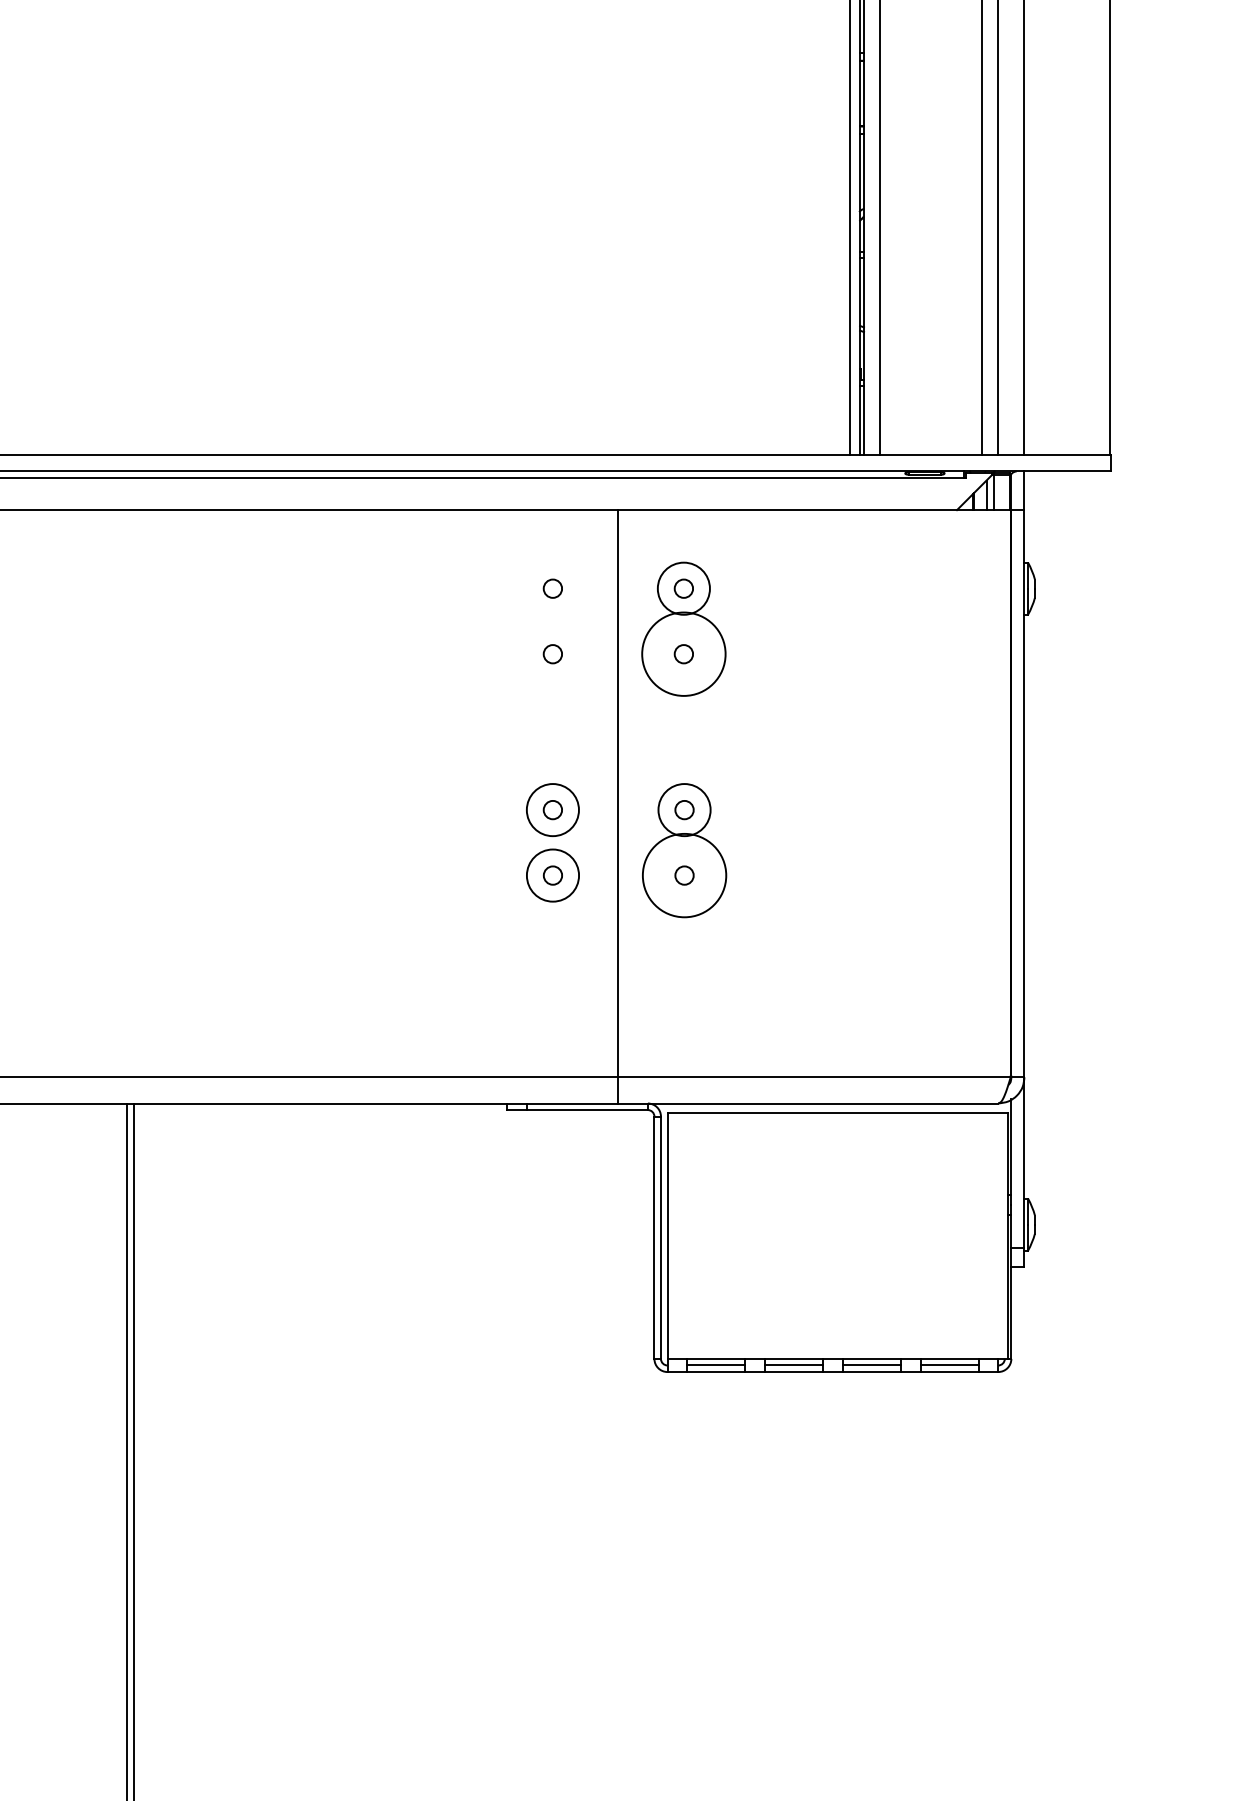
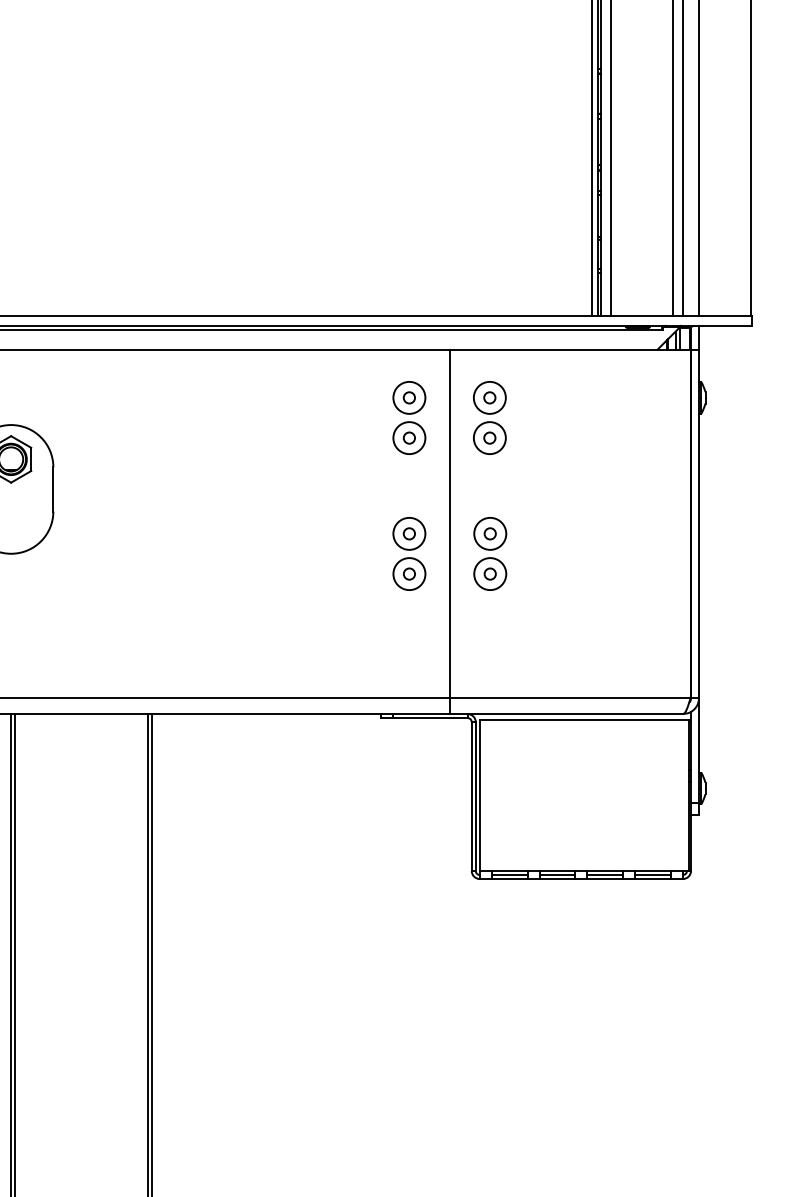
part: (553, 620) -> (409, 417), added
circle: (683, 654) -> (489, 438), size x0.62
circle: (684, 876) -> (490, 574), size x0.62

